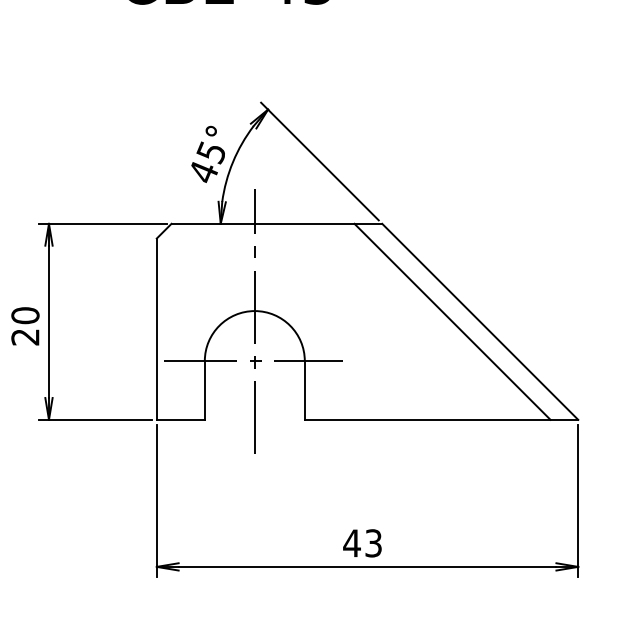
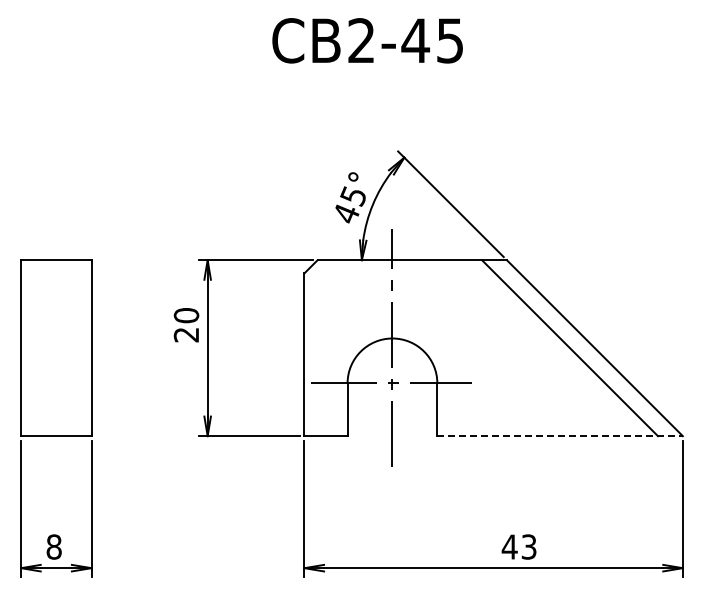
text: (25, 326) -> (186, 325), moved
line: (441, 420) -> (560, 436), solid -> dashed
text: (361, 542) -> (518, 546), moved

